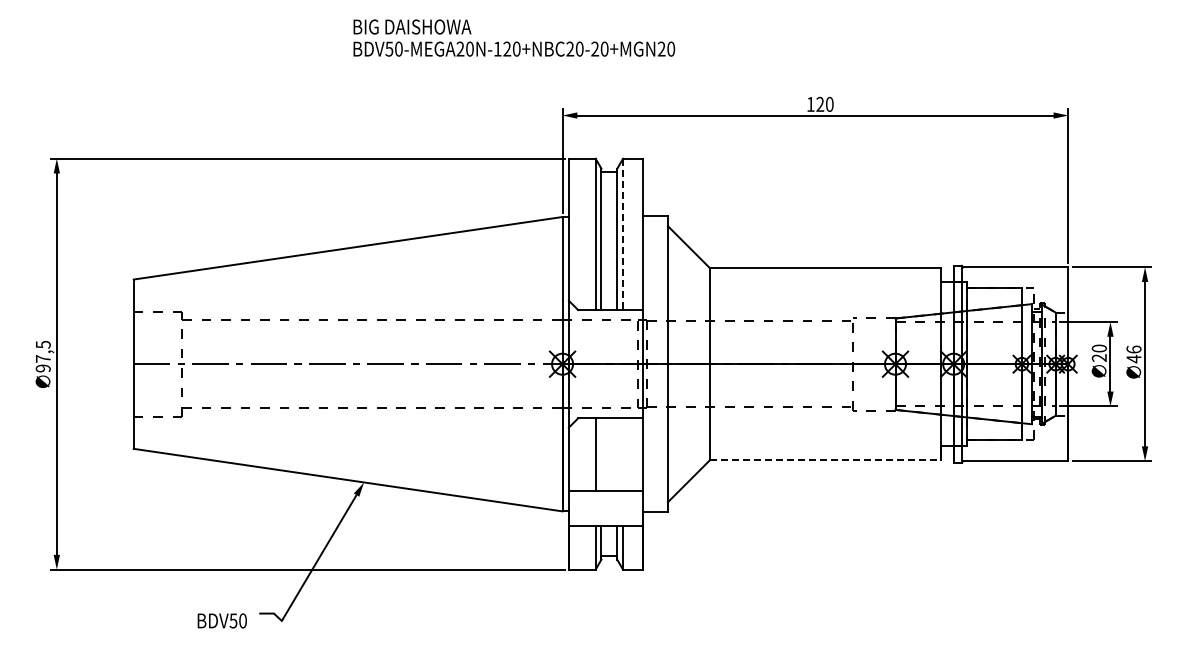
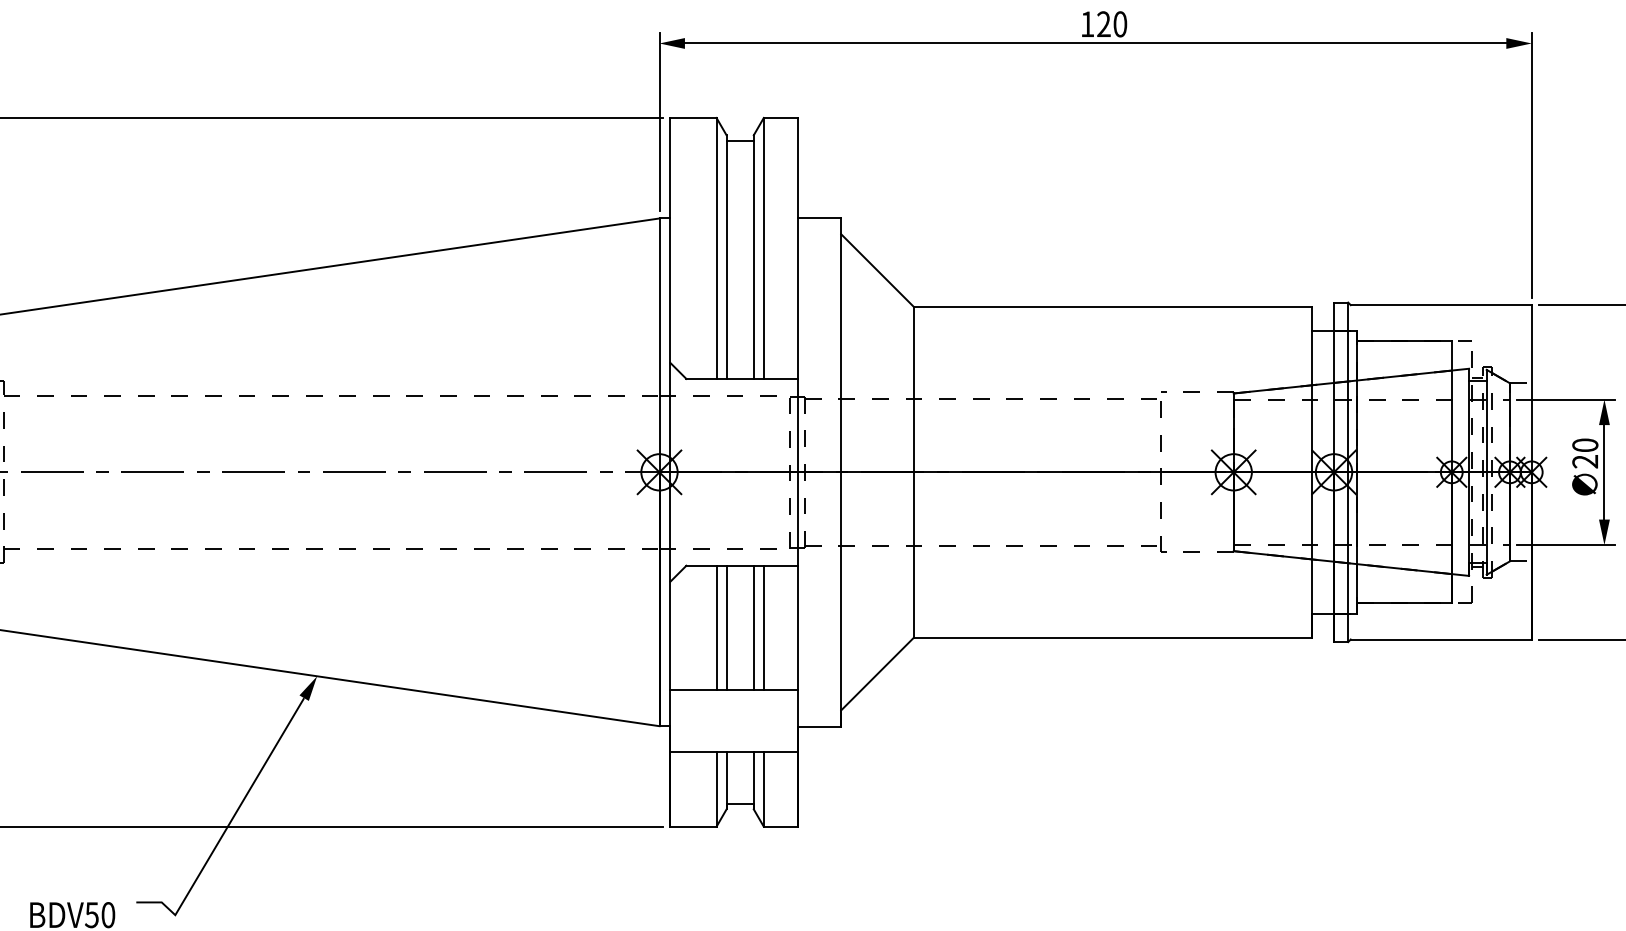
line: (623, 234) -> (764, 248), dashed -> solid
line: (601, 454) -> (726, 628), added
line: (617, 454) -> (754, 628), added
line: (623, 454) -> (764, 628), added
line: (826, 460) -> (1114, 638), dashed -> solid

